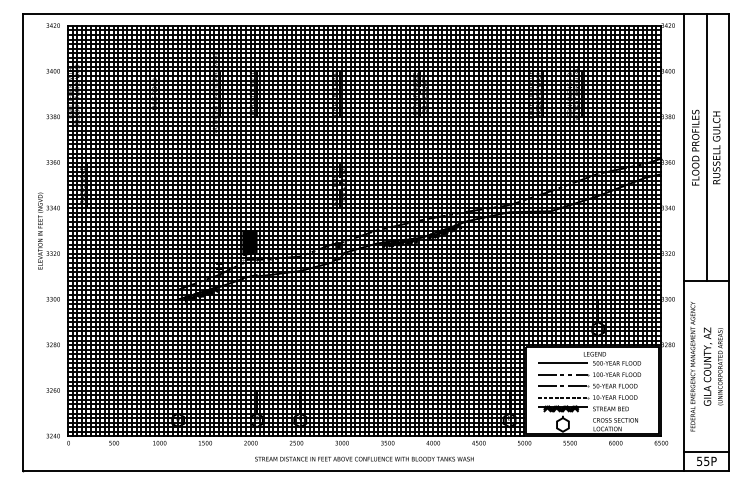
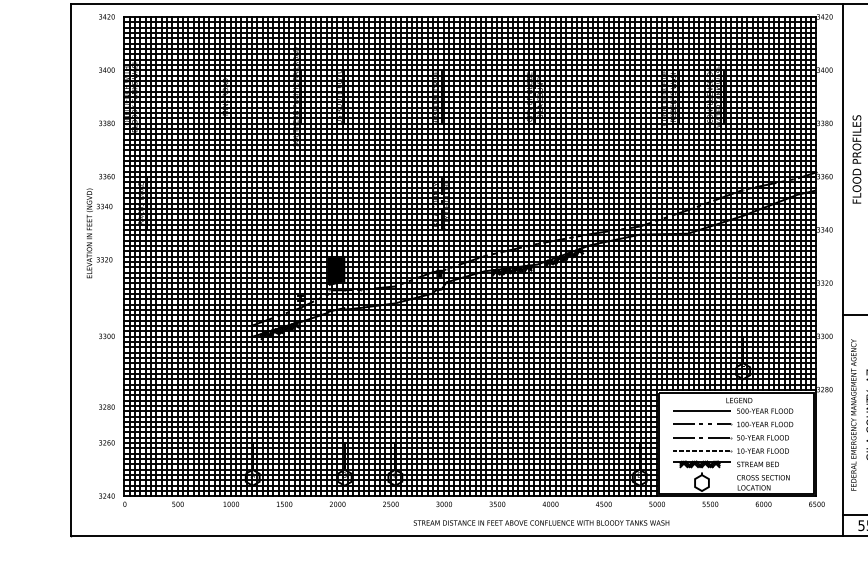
text: (48, 230) -> (99, 232), moved
text: (52, 344) -> (106, 406), moved
text: (364, 458) -> (541, 522), moved

